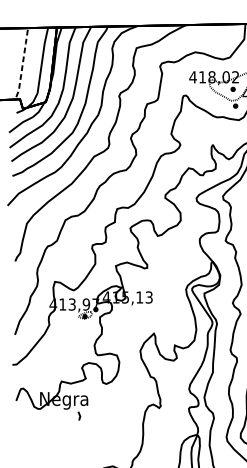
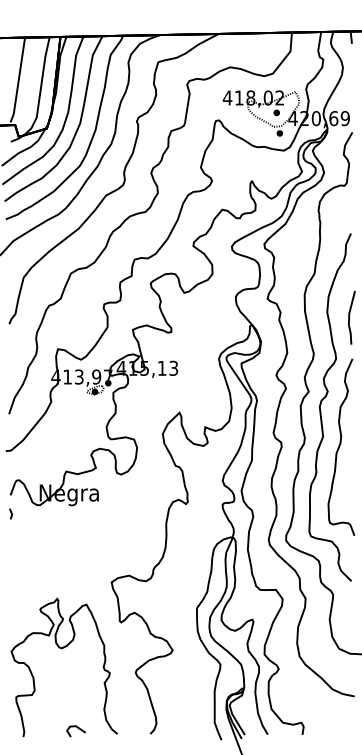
line: (22, 62) -> (18, 79), dashed -> solid
line: (78, 415) -> (10, 513), moved

